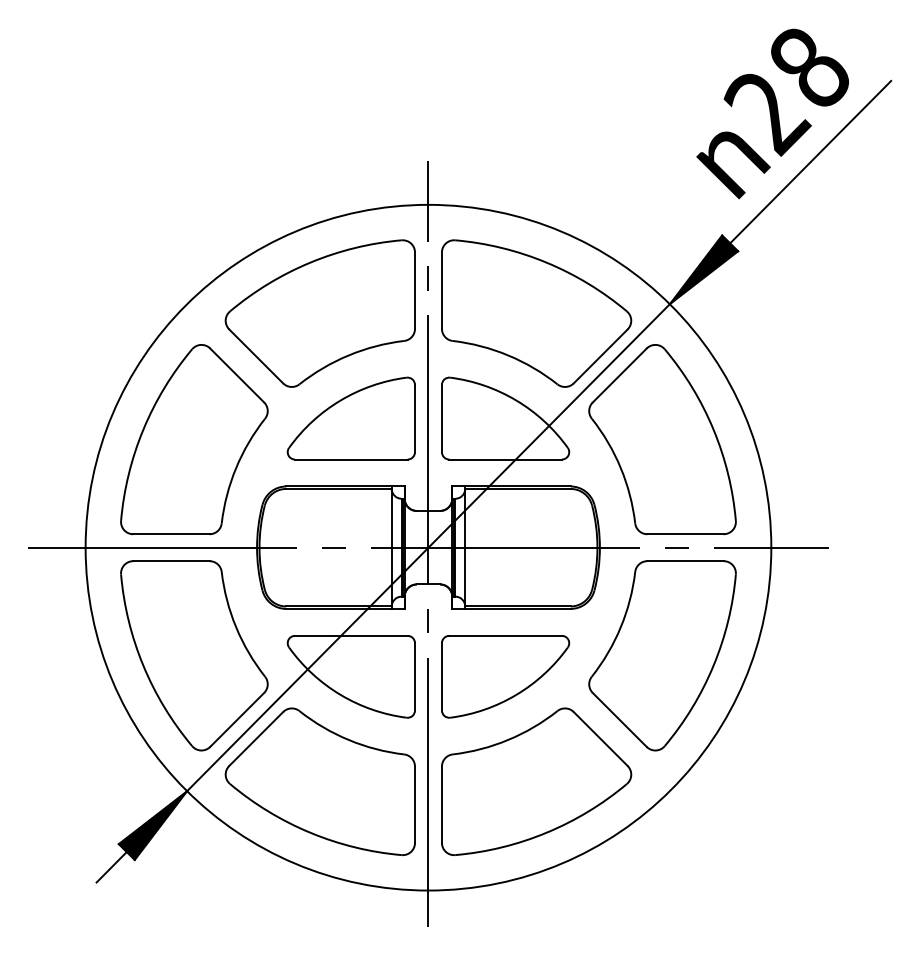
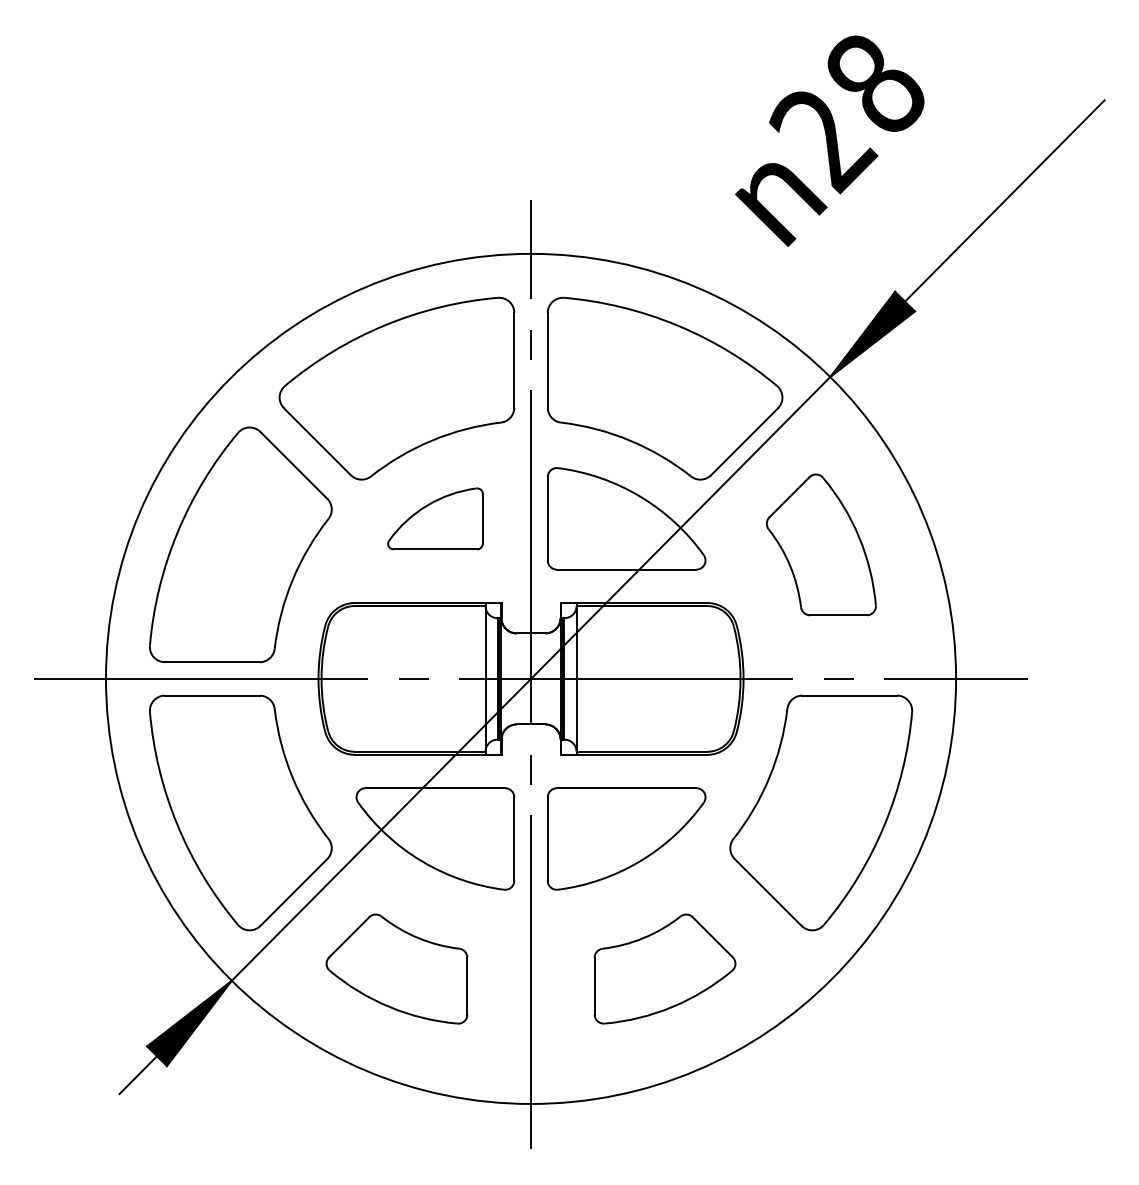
text: (772, 113) -> (829, 140), moved
part: (351, 418) -> (435, 518), size x0.6
part: (662, 439) -> (821, 544), size x0.6
part: (319, 781) -> (396, 968), size x0.6
part: (536, 781) -> (664, 968), size x0.6

